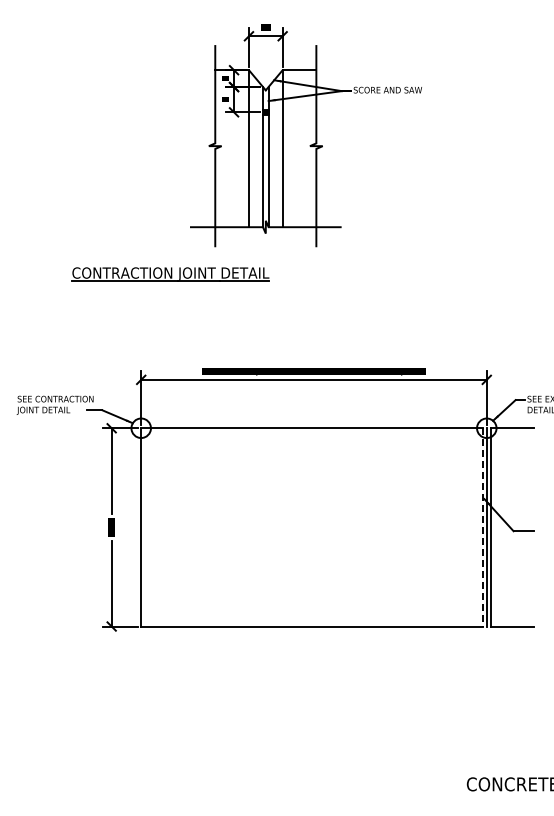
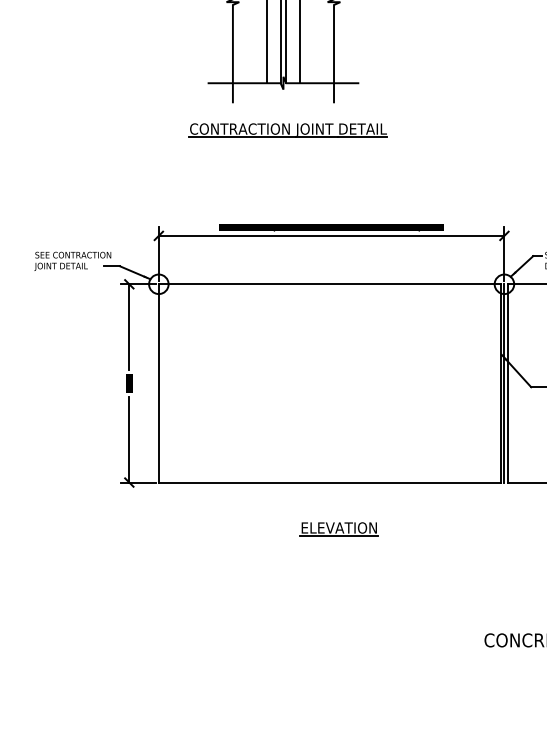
part: (170, 274) -> (288, 130), moved
line: (482, 527) -> (500, 383), dashed -> solid
part: (321, 673) -> (339, 529), added

